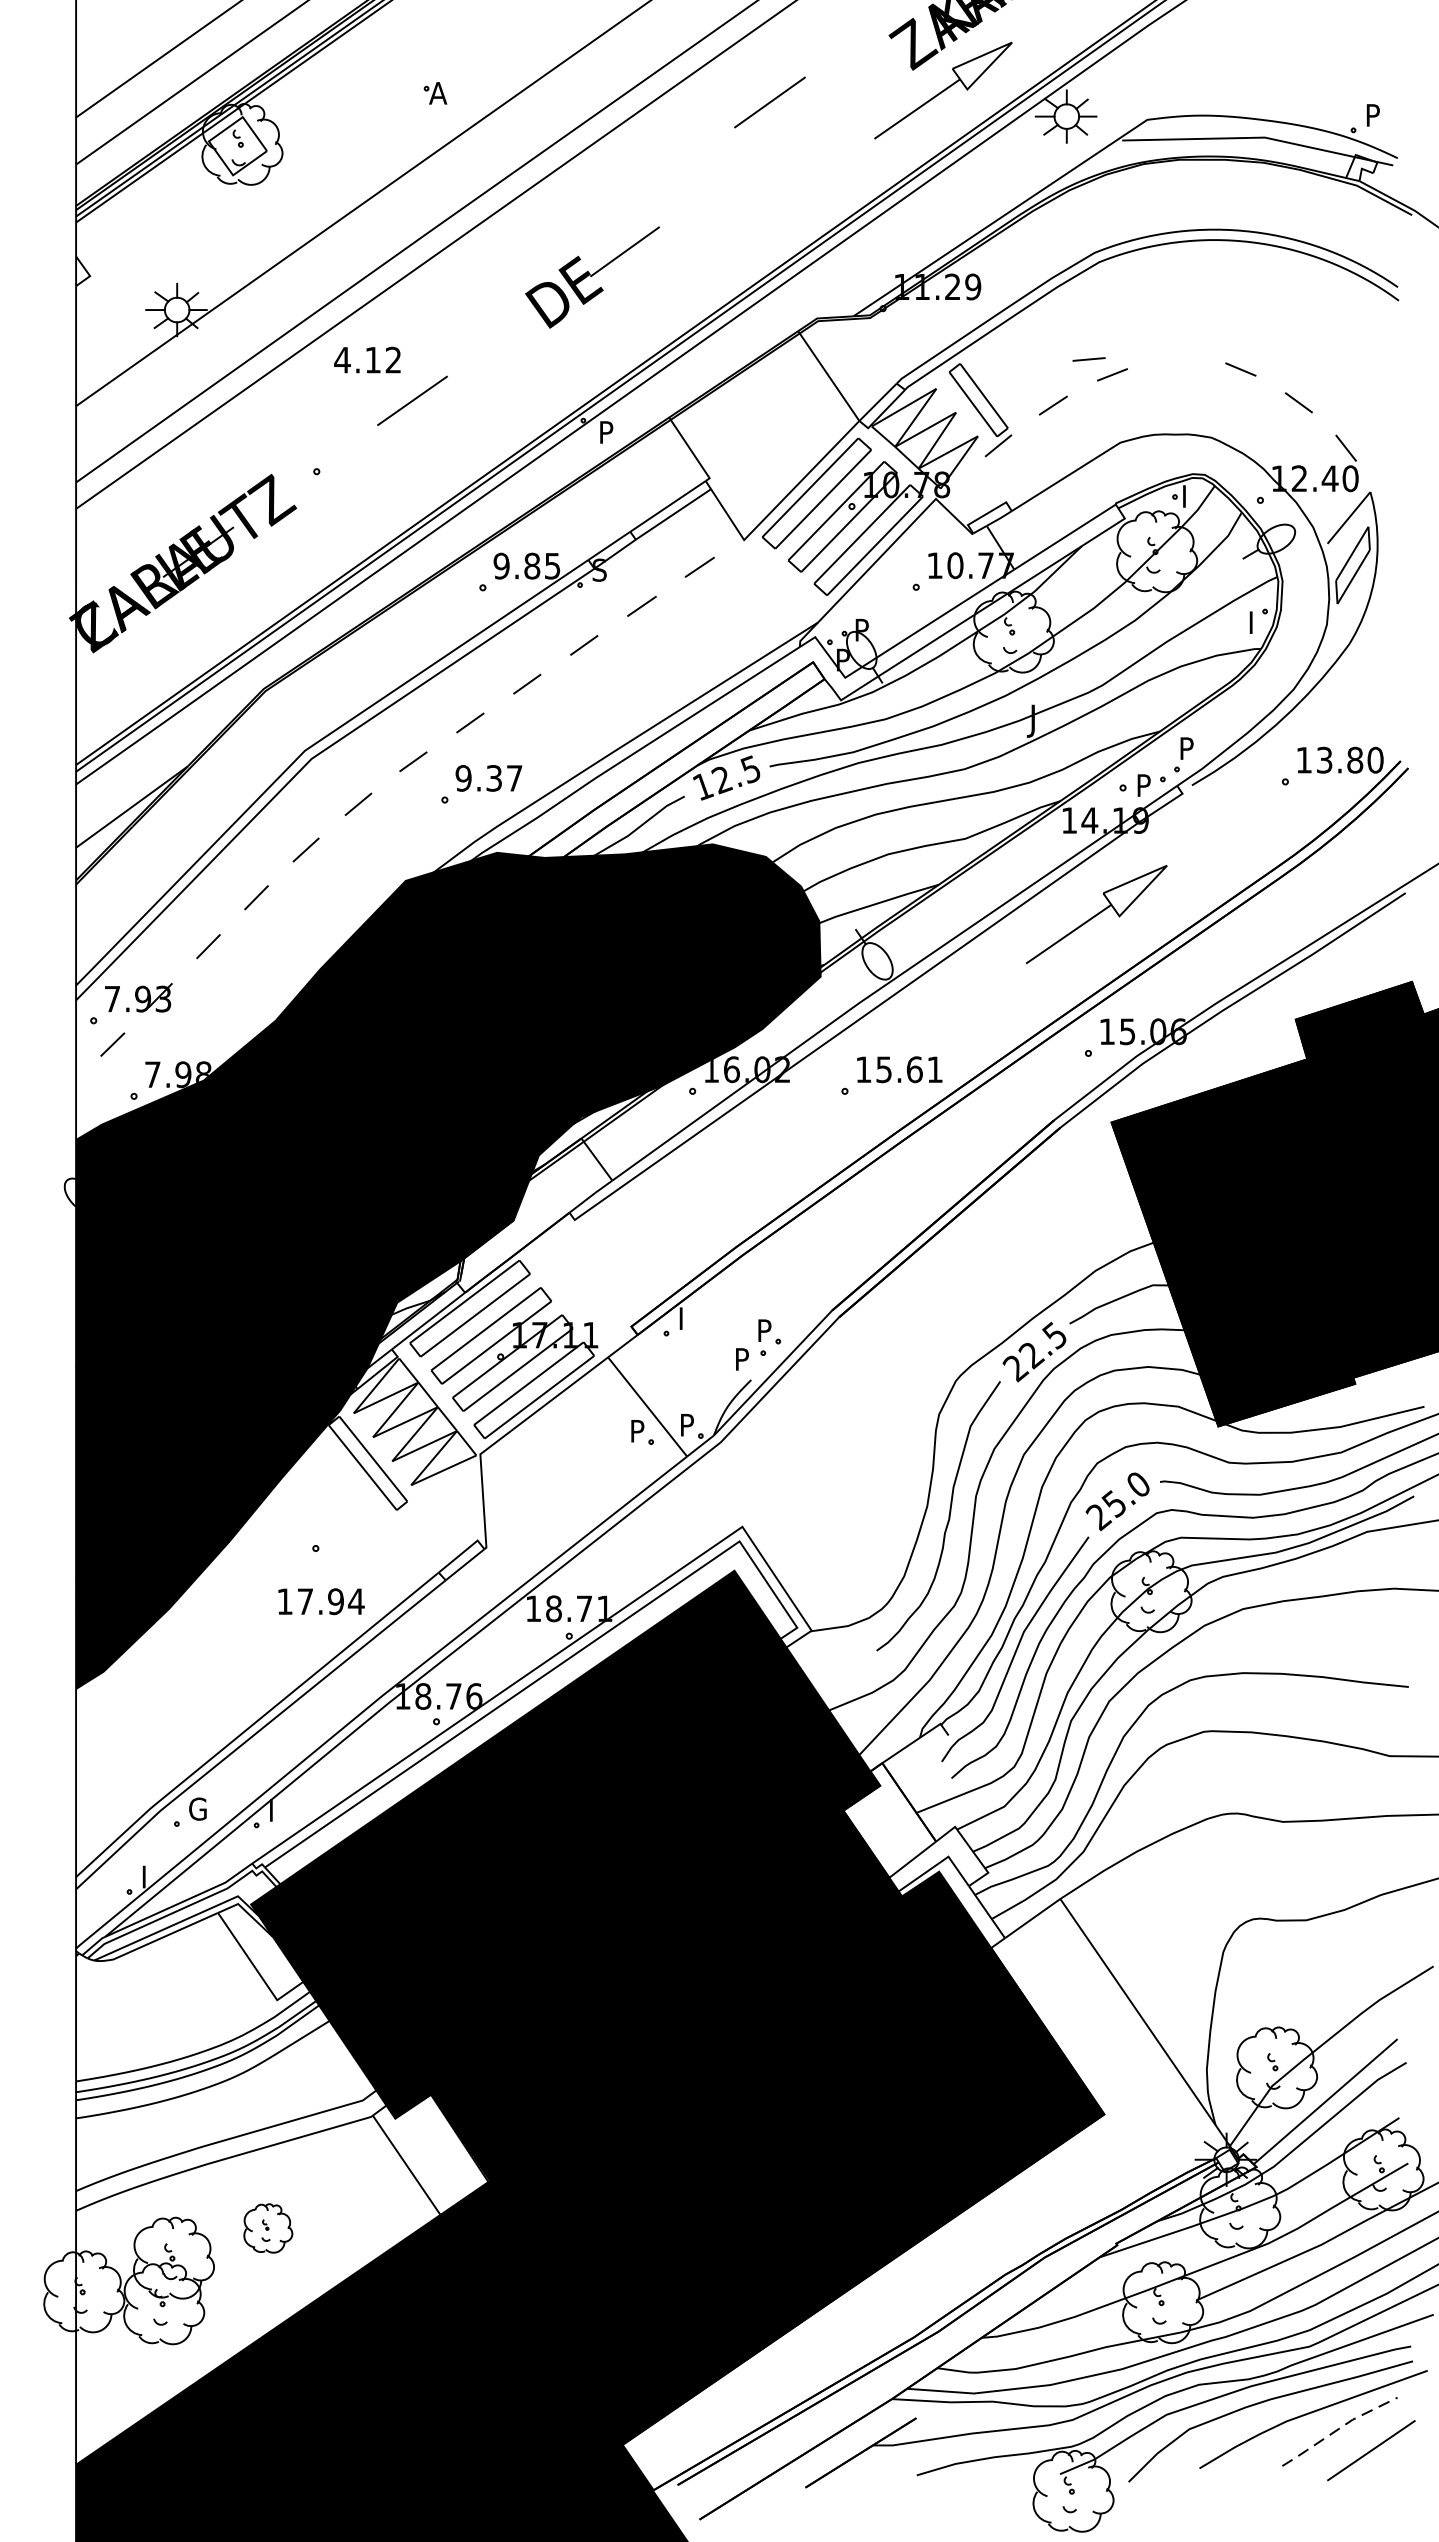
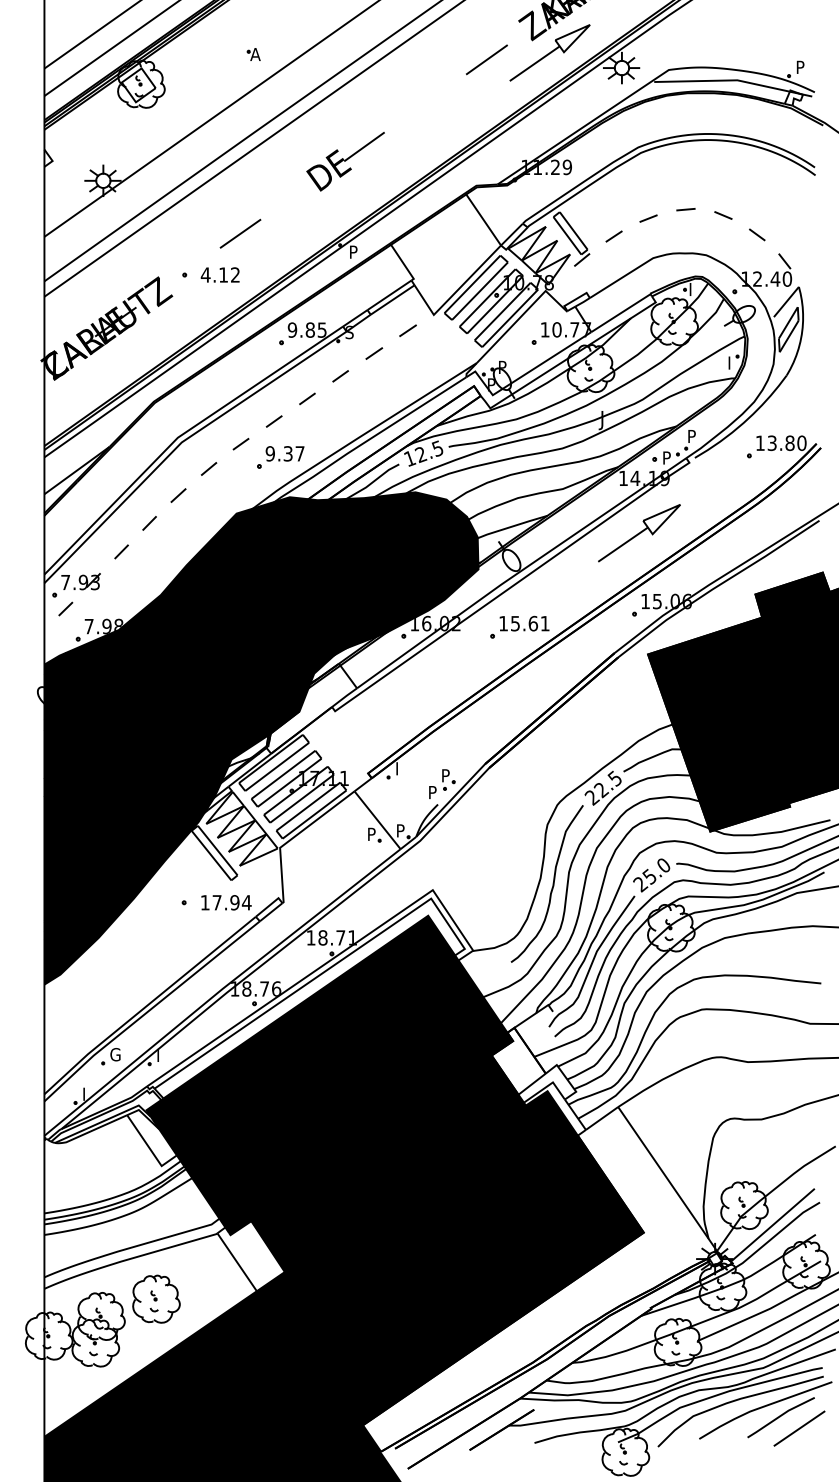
line: (769, 101) -> (486, 59), moved
text: (366, 359) -> (219, 274), moved
line: (1088, 359) -> (685, 209), moved
text: (321, 1601) -> (226, 902), moved
part: (268, 2227) -> (156, 1298), size x1.67
line: (1338, 2429) -> (780, 1416), dashed -> solid

